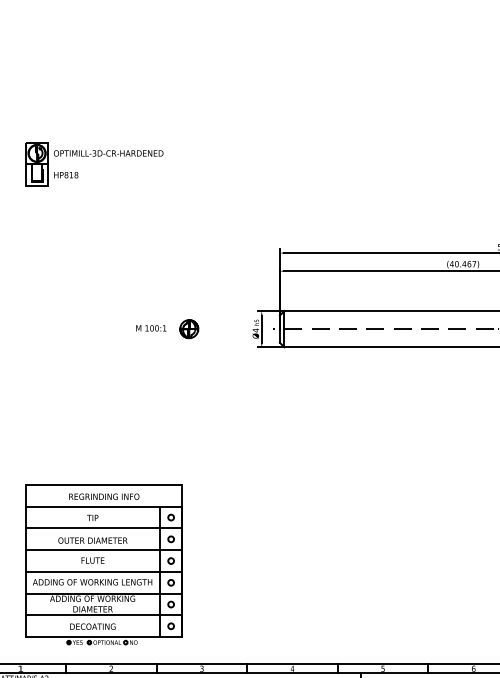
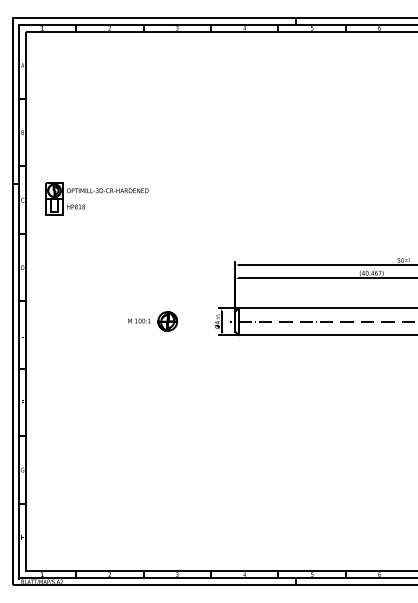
part: (188, 328) -> (167, 321), size x1.4
part: (102, 565) -> (103, 497), removed

